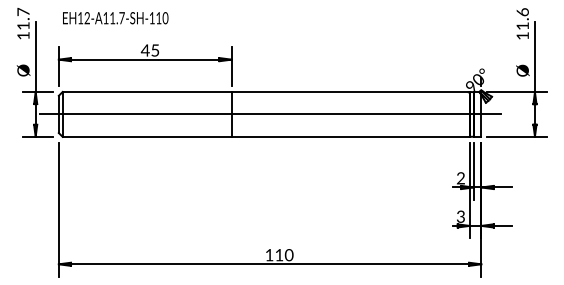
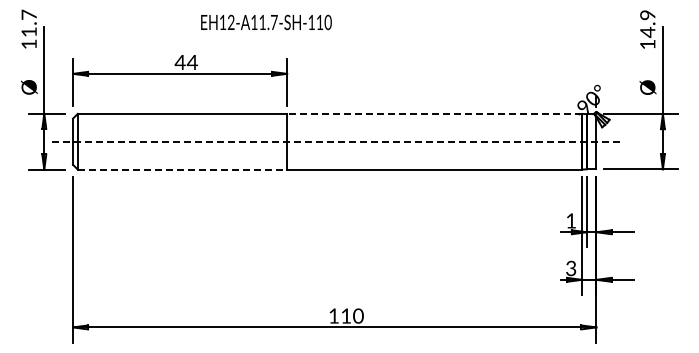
text: (115, 18) -> (266, 22), moved
text: (522, 19) -> (647, 24), 11.6 -> 14.9
text: (154, 50) -> (191, 62), 45 -> 44
line: (350, 91) -> (434, 113), solid -> dashed
line: (269, 114) -> (334, 141), solid -> dashed
line: (147, 136) -> (182, 169), solid -> dashed
text: (461, 178) -> (571, 220), 2 -> 1

